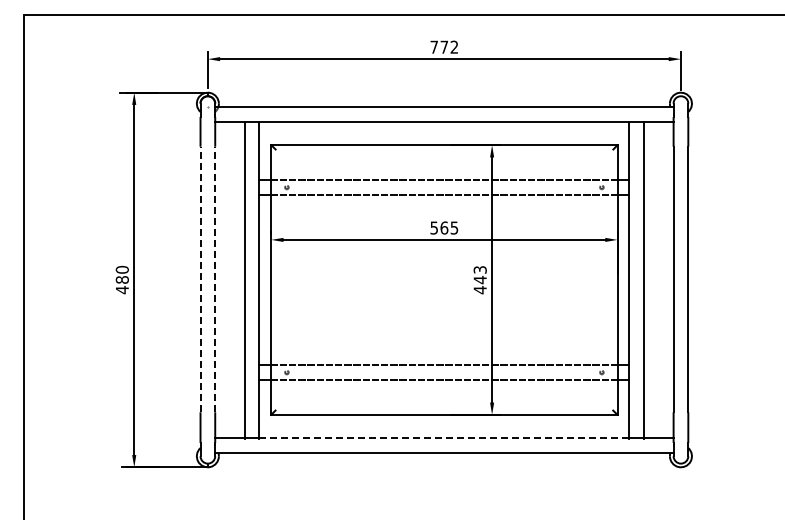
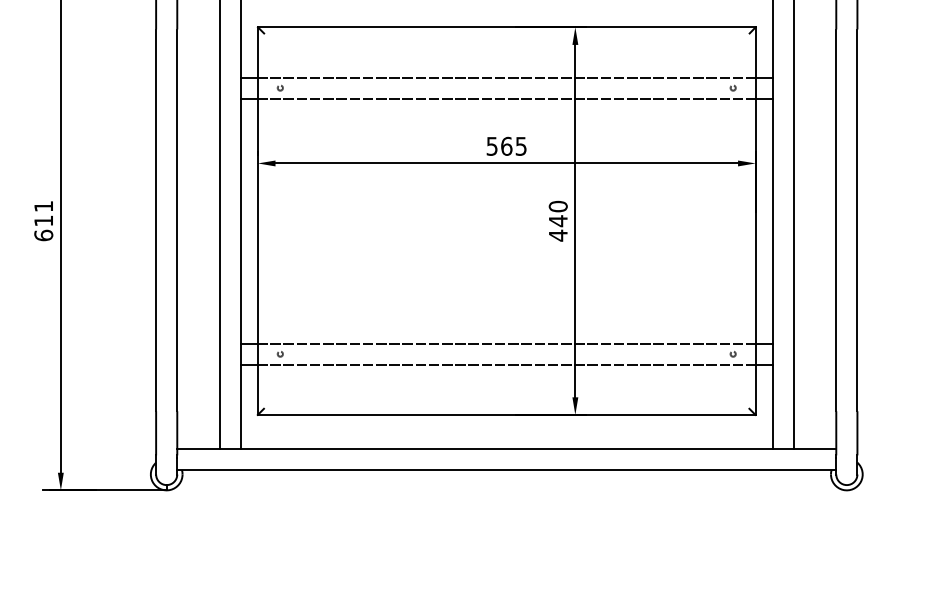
text: (479, 269) -> (557, 205), 443 -> 440
text: (121, 279) -> (42, 220), 480 -> 611
line: (200, 279) -> (156, 220), dashed -> solid
line: (215, 279) -> (177, 220), dashed -> solid
line: (444, 438) -> (506, 448), dashed -> solid

